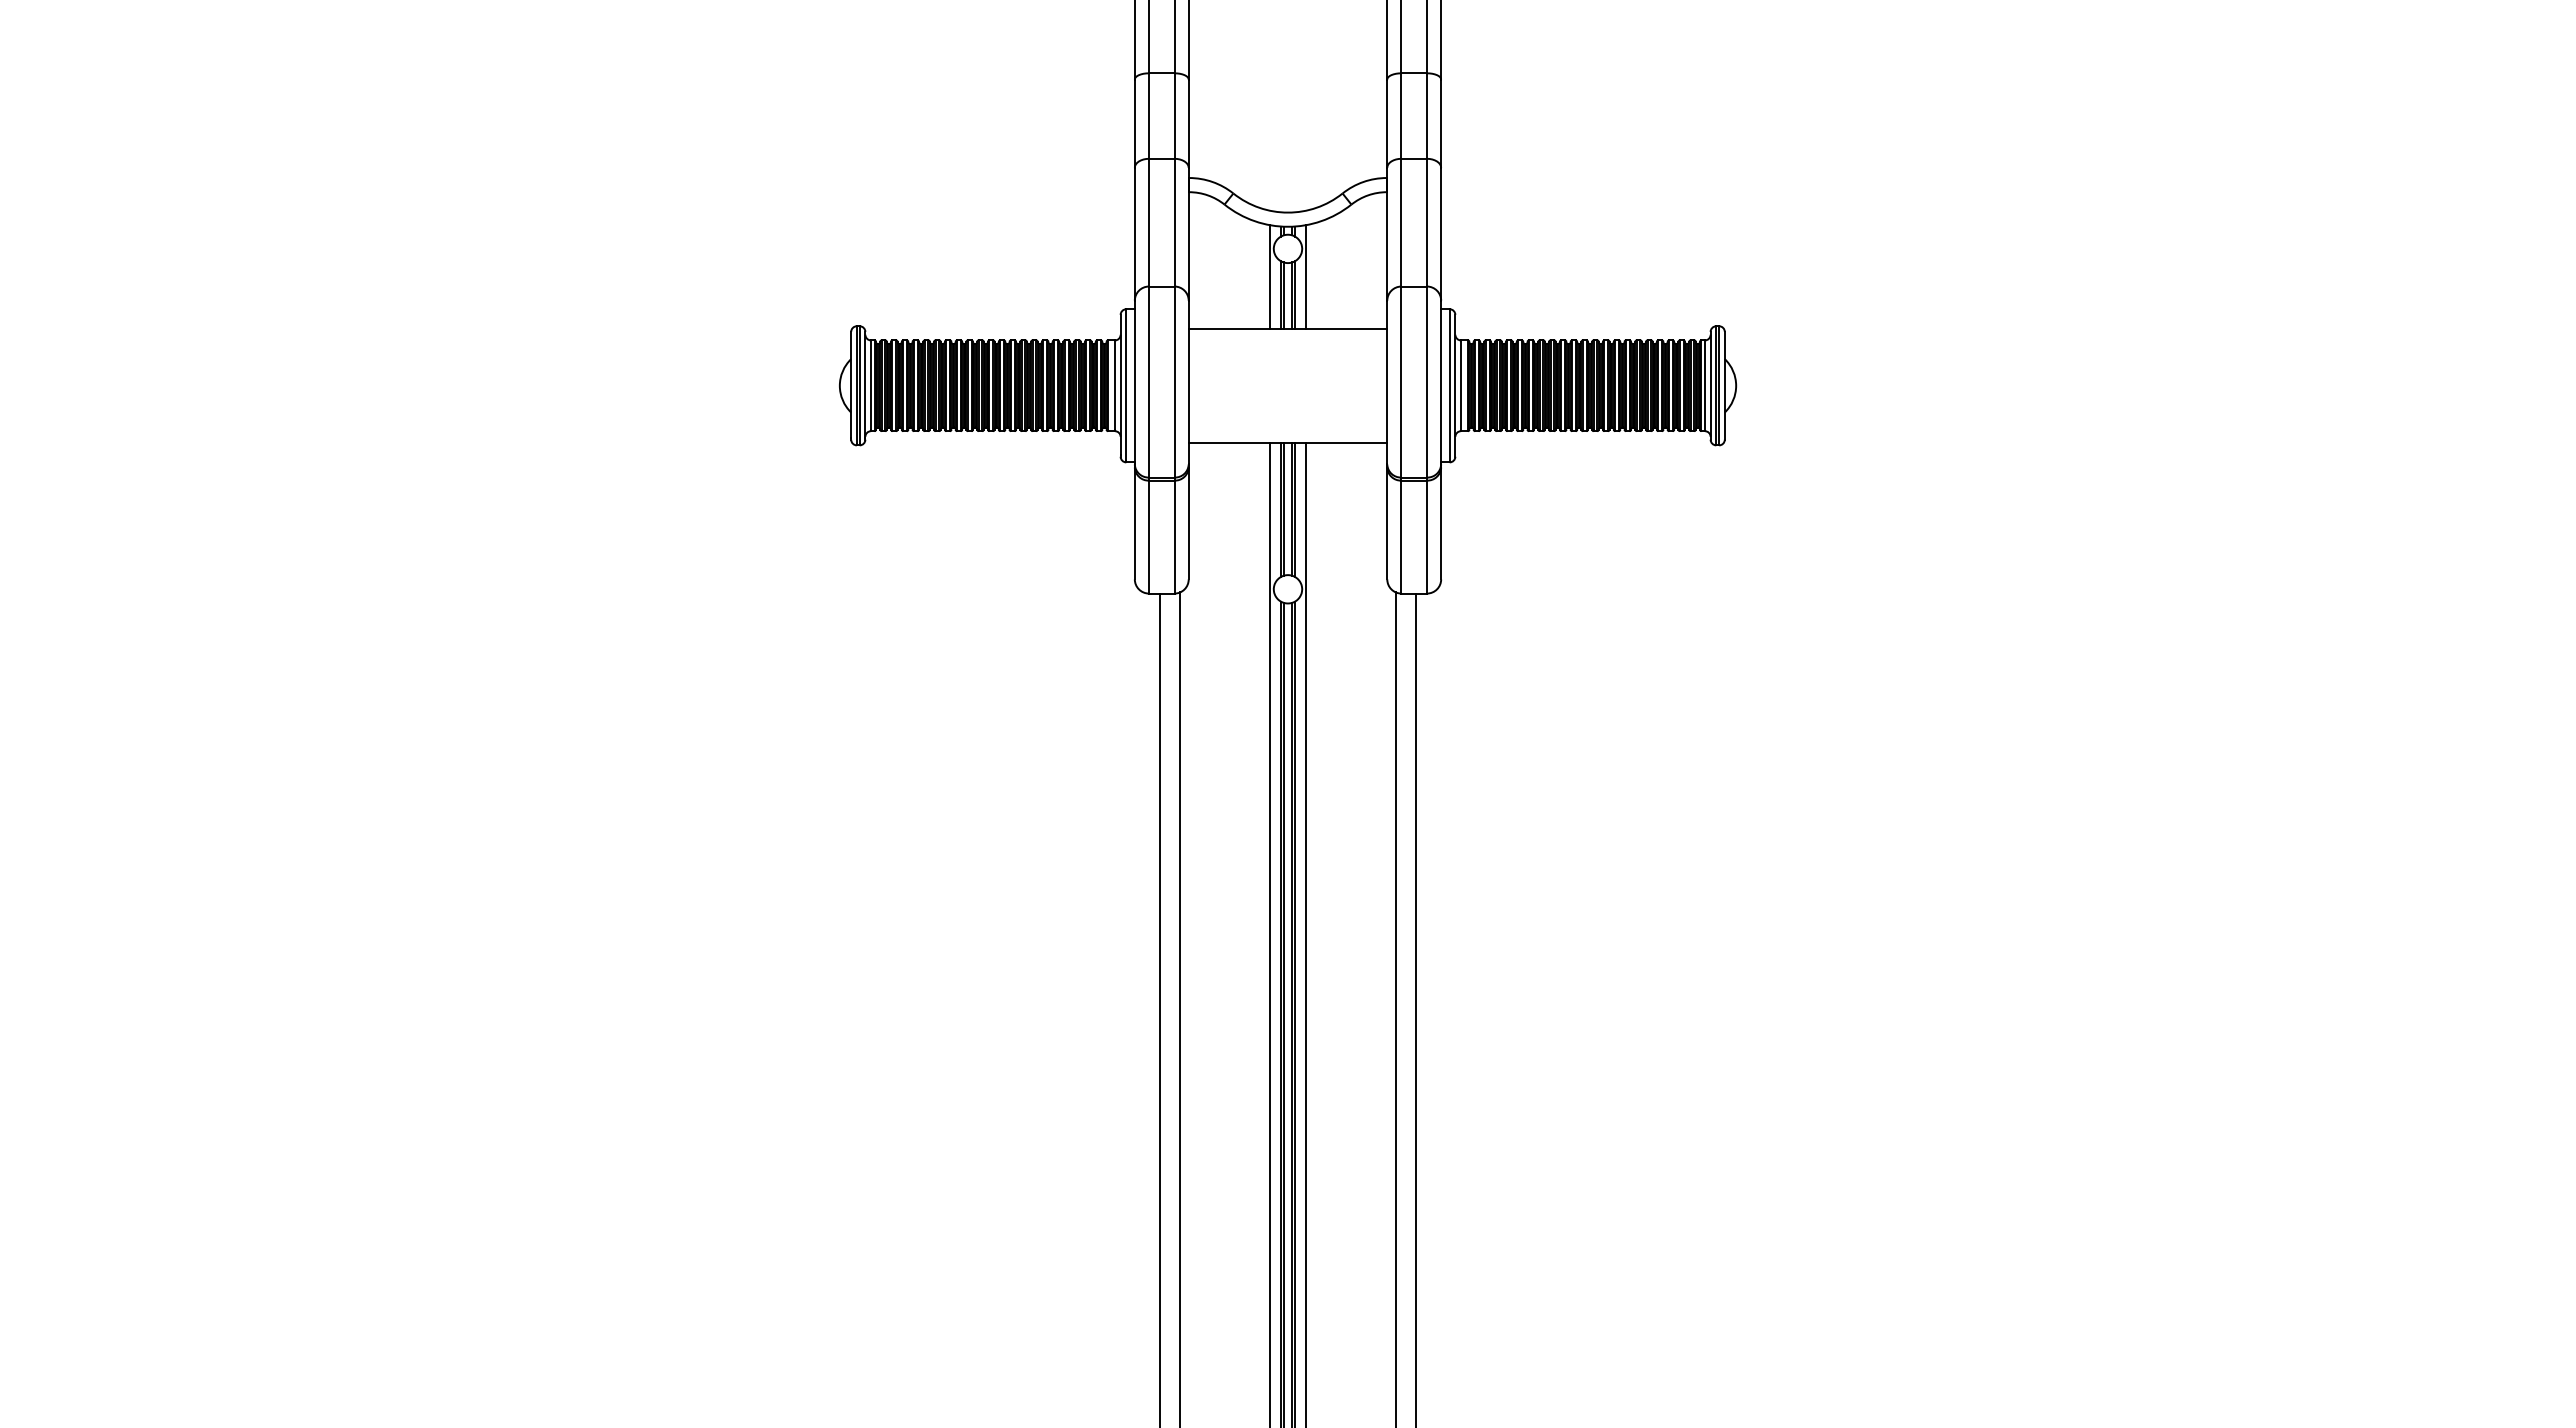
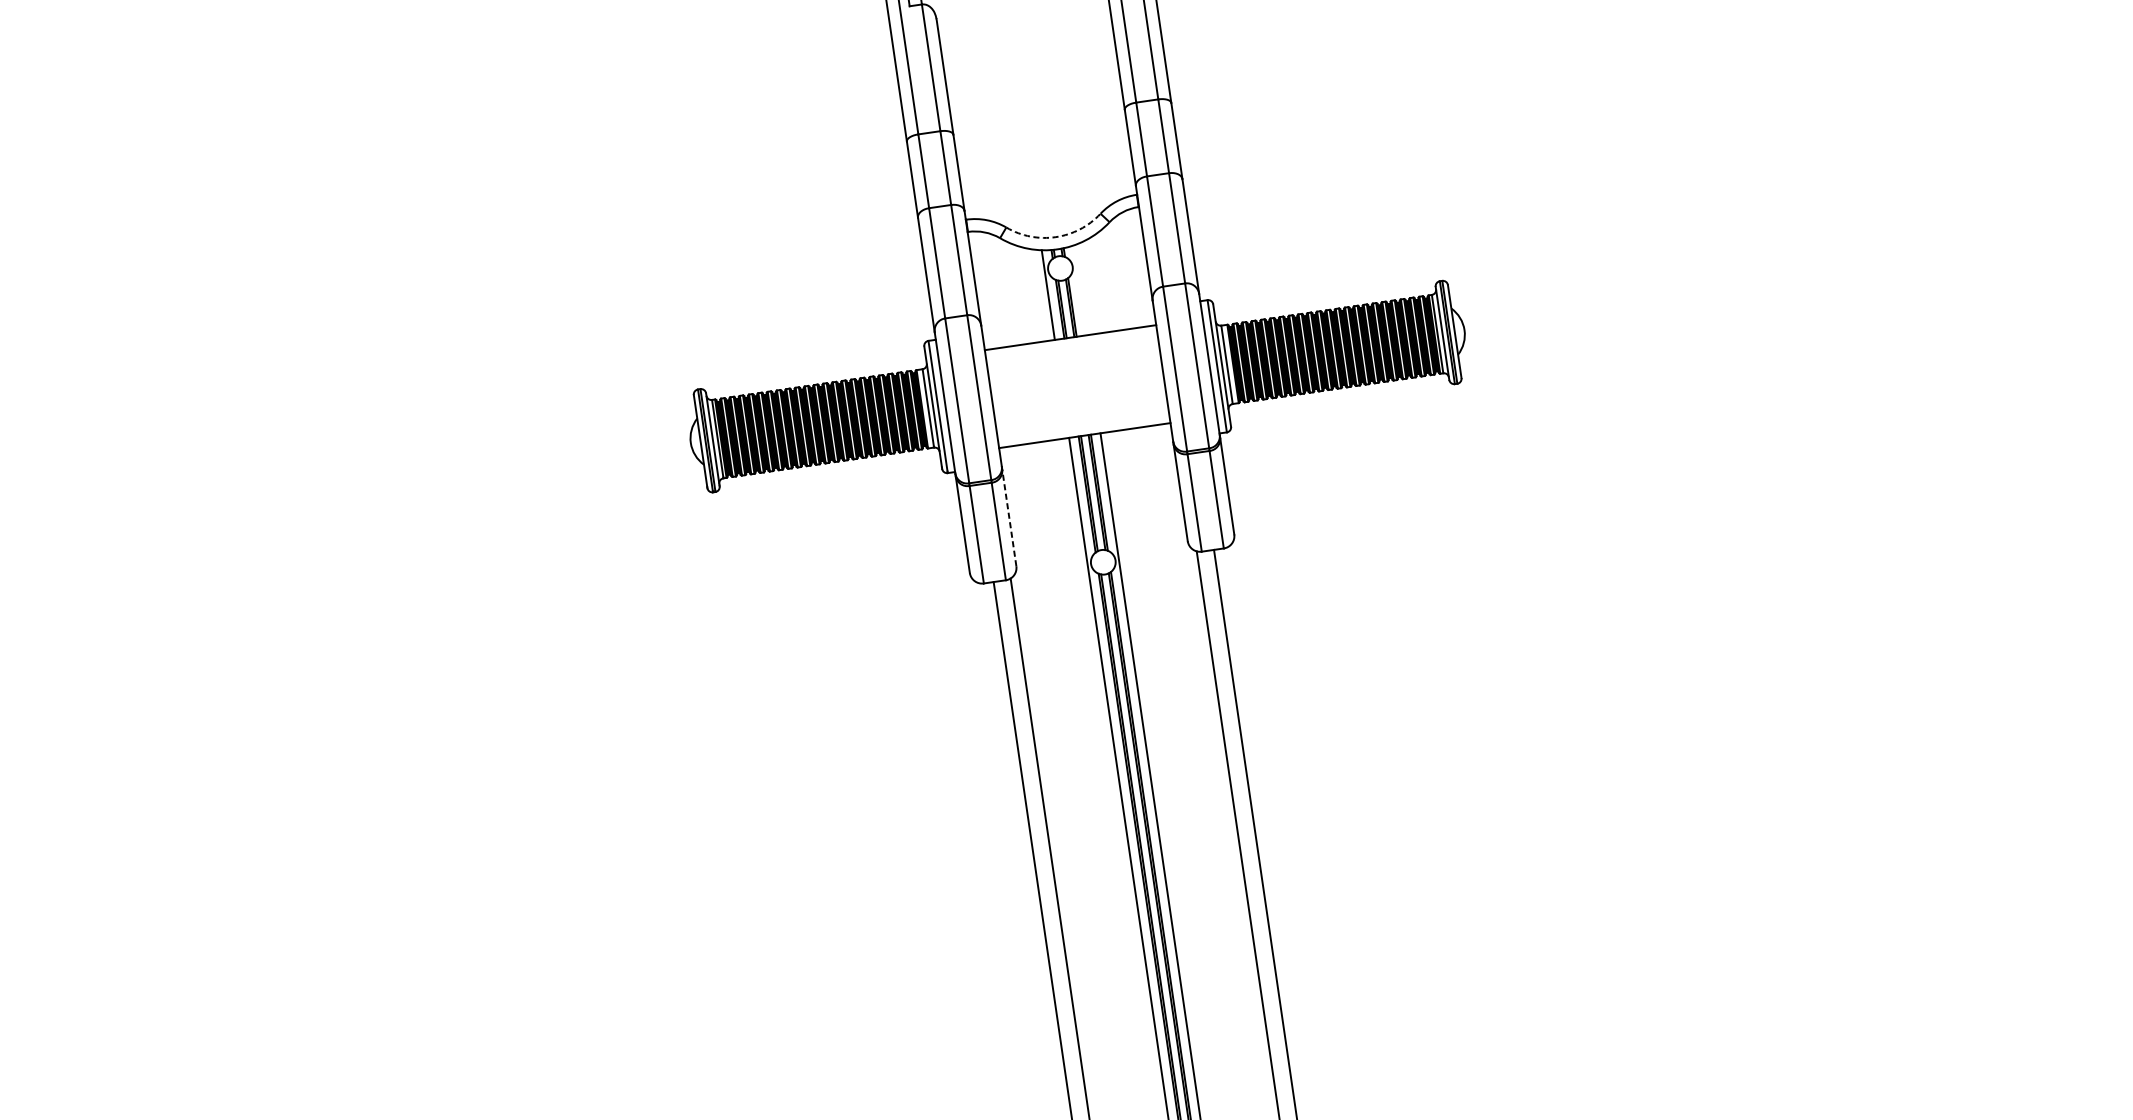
arc: (1288, 212) -> (1056, 236), solid -> dashed
line: (1306, 277) -> (1080, 290), removed
line: (1188, 523) -> (1009, 518), solid -> dashed

